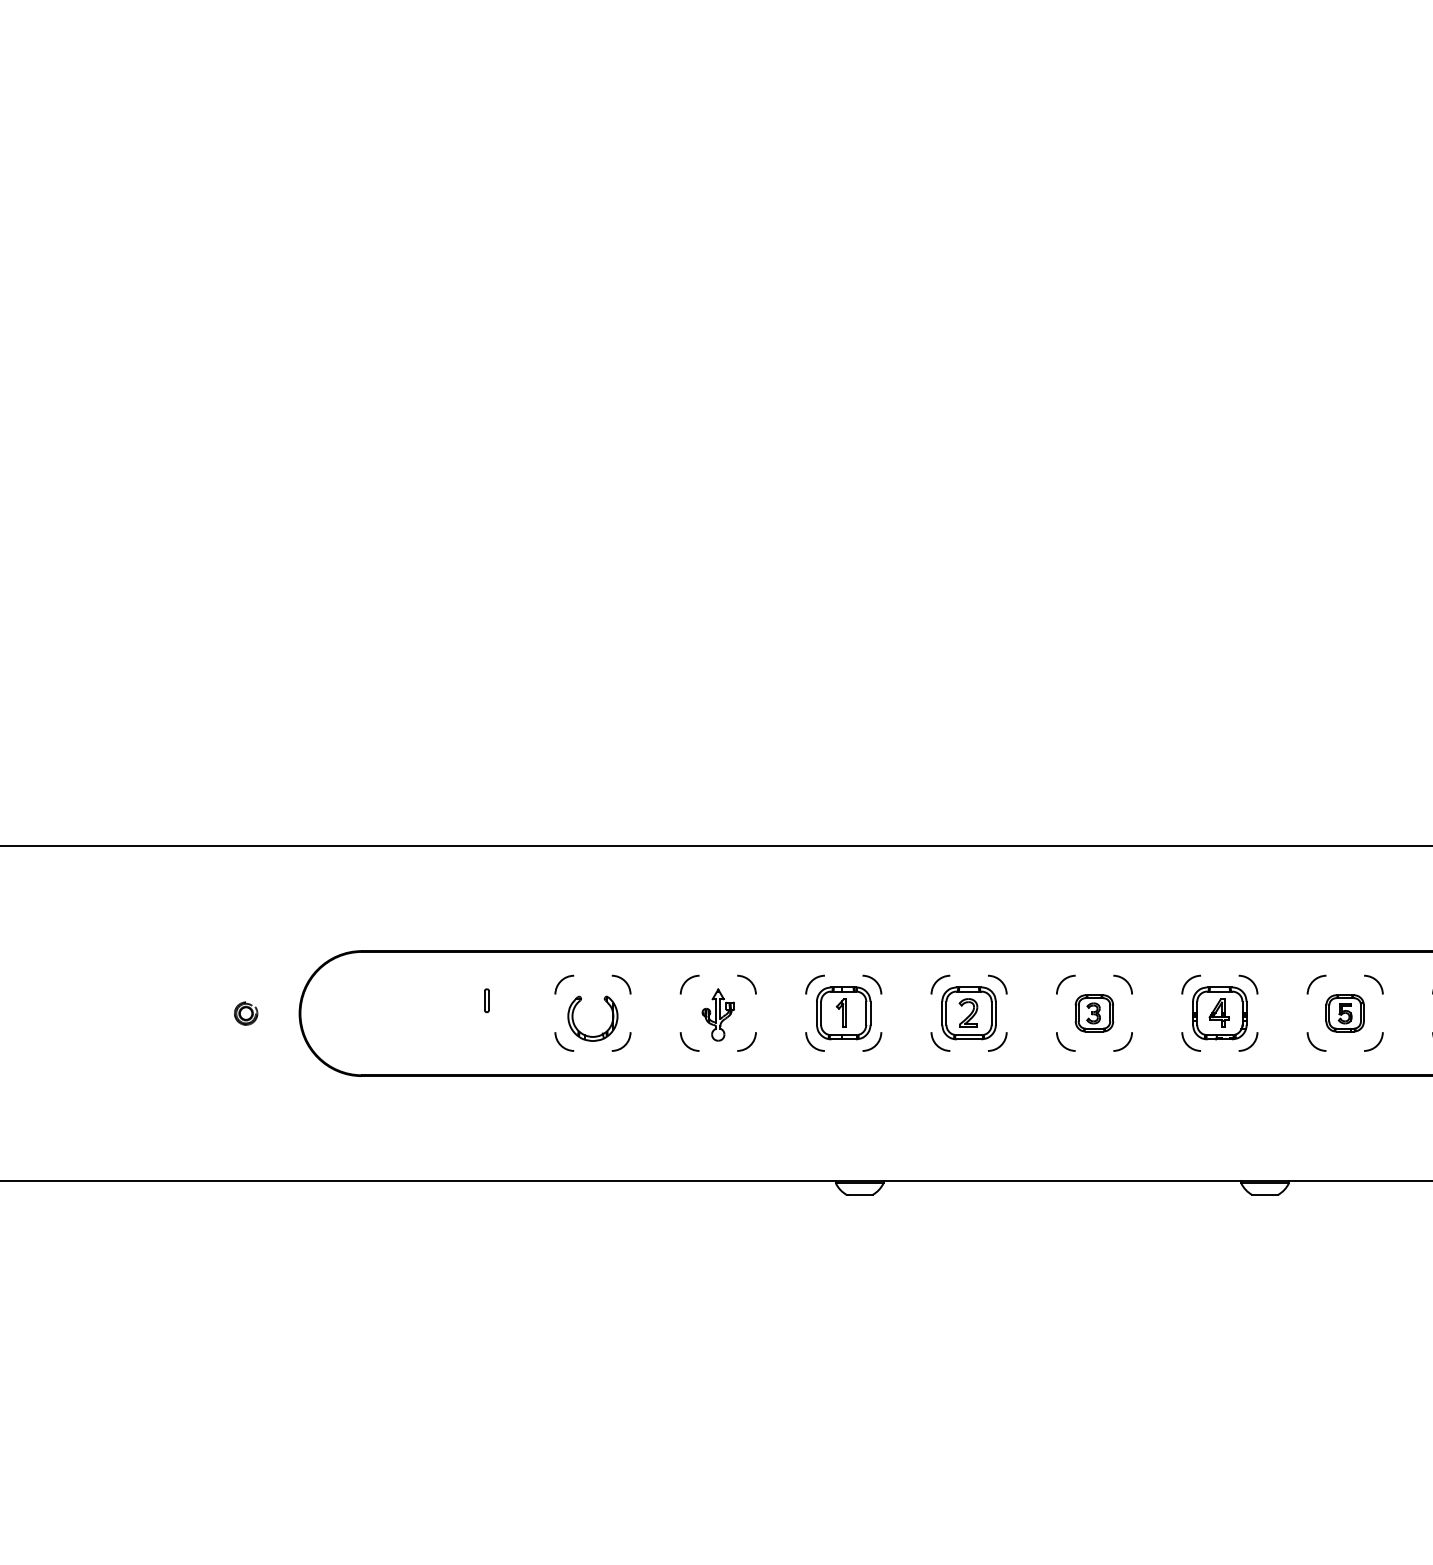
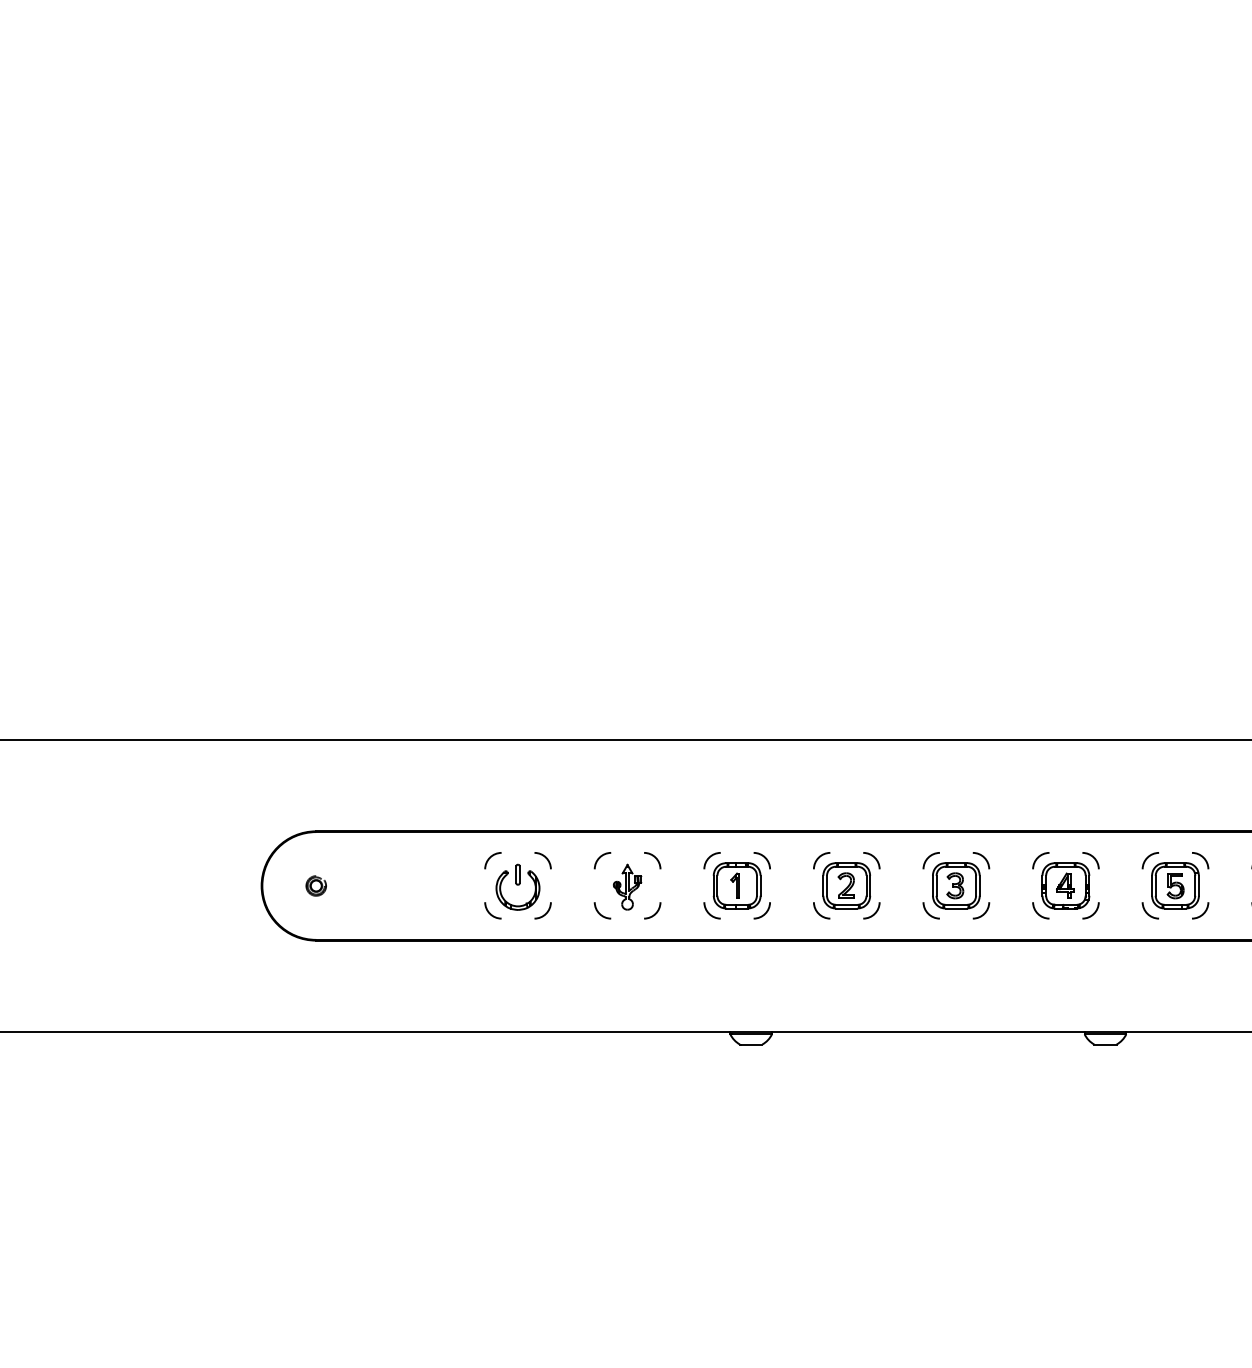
part: (486, 1000) -> (517, 874), moved
part: (246, 1013) -> (316, 885), moved
part: (1094, 1013) -> (956, 885), size x1.43
part: (1344, 1013) -> (1174, 885), size x1.43

